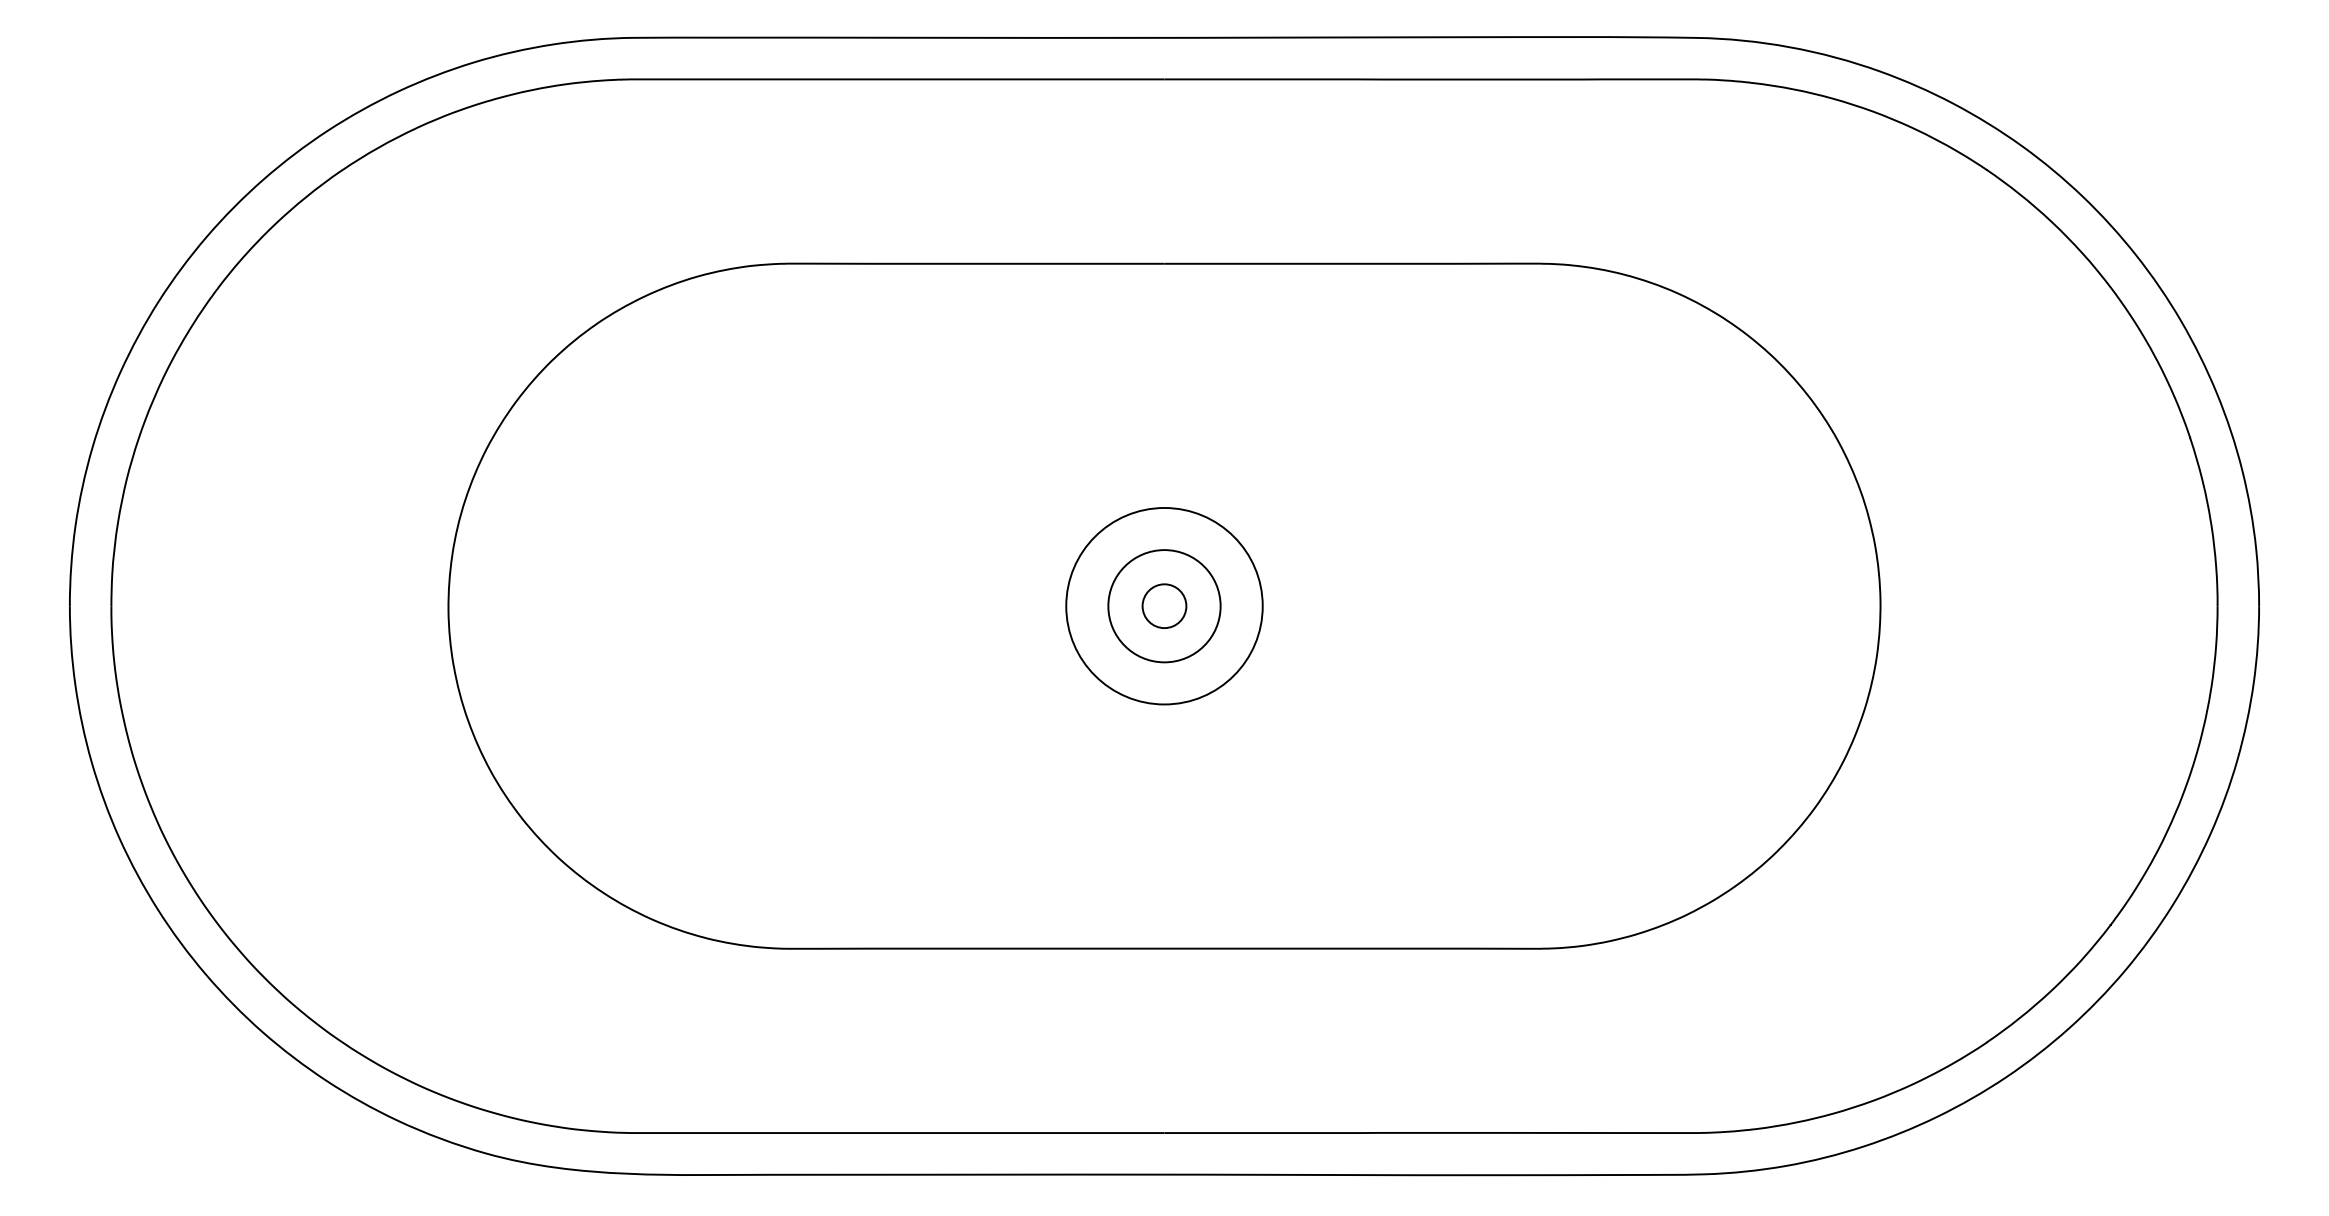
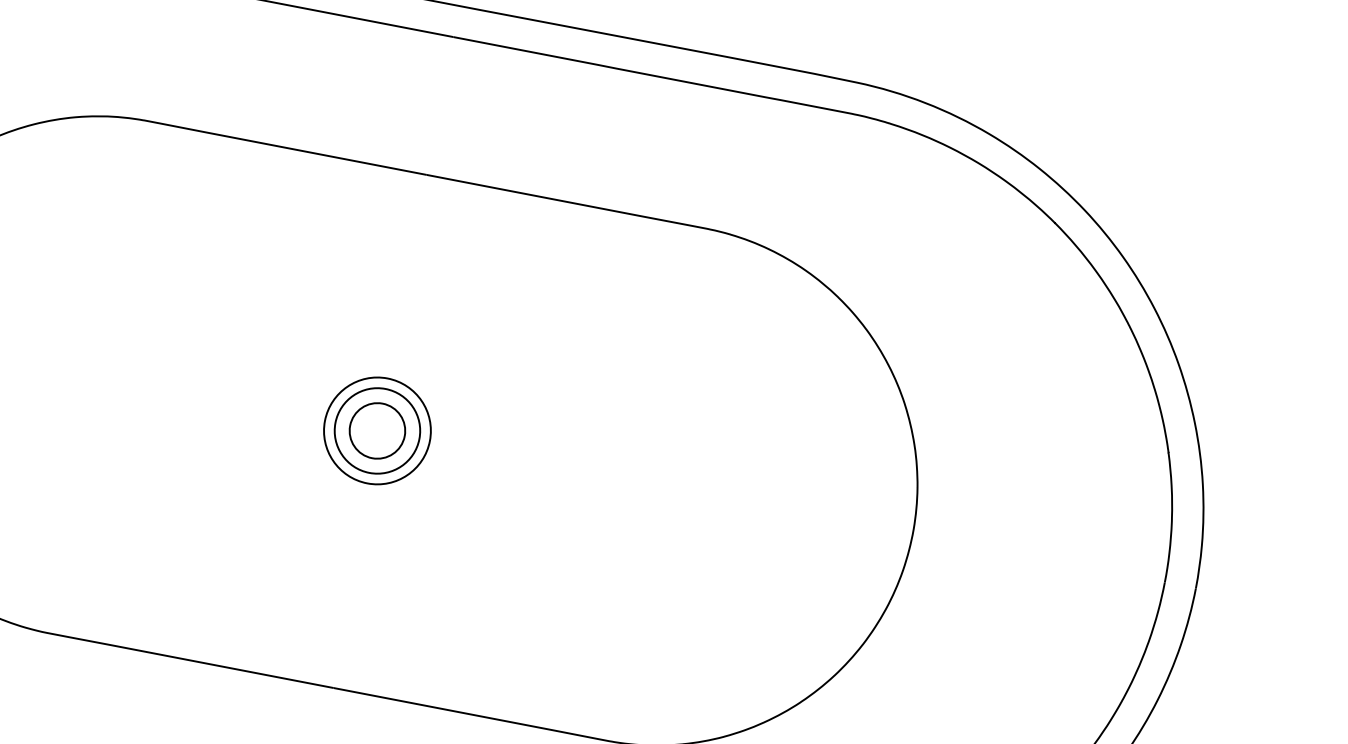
circle: (1164, 605) -> (377, 430), size x1.67
circle: (1164, 606) -> (377, 431), size x0.71

